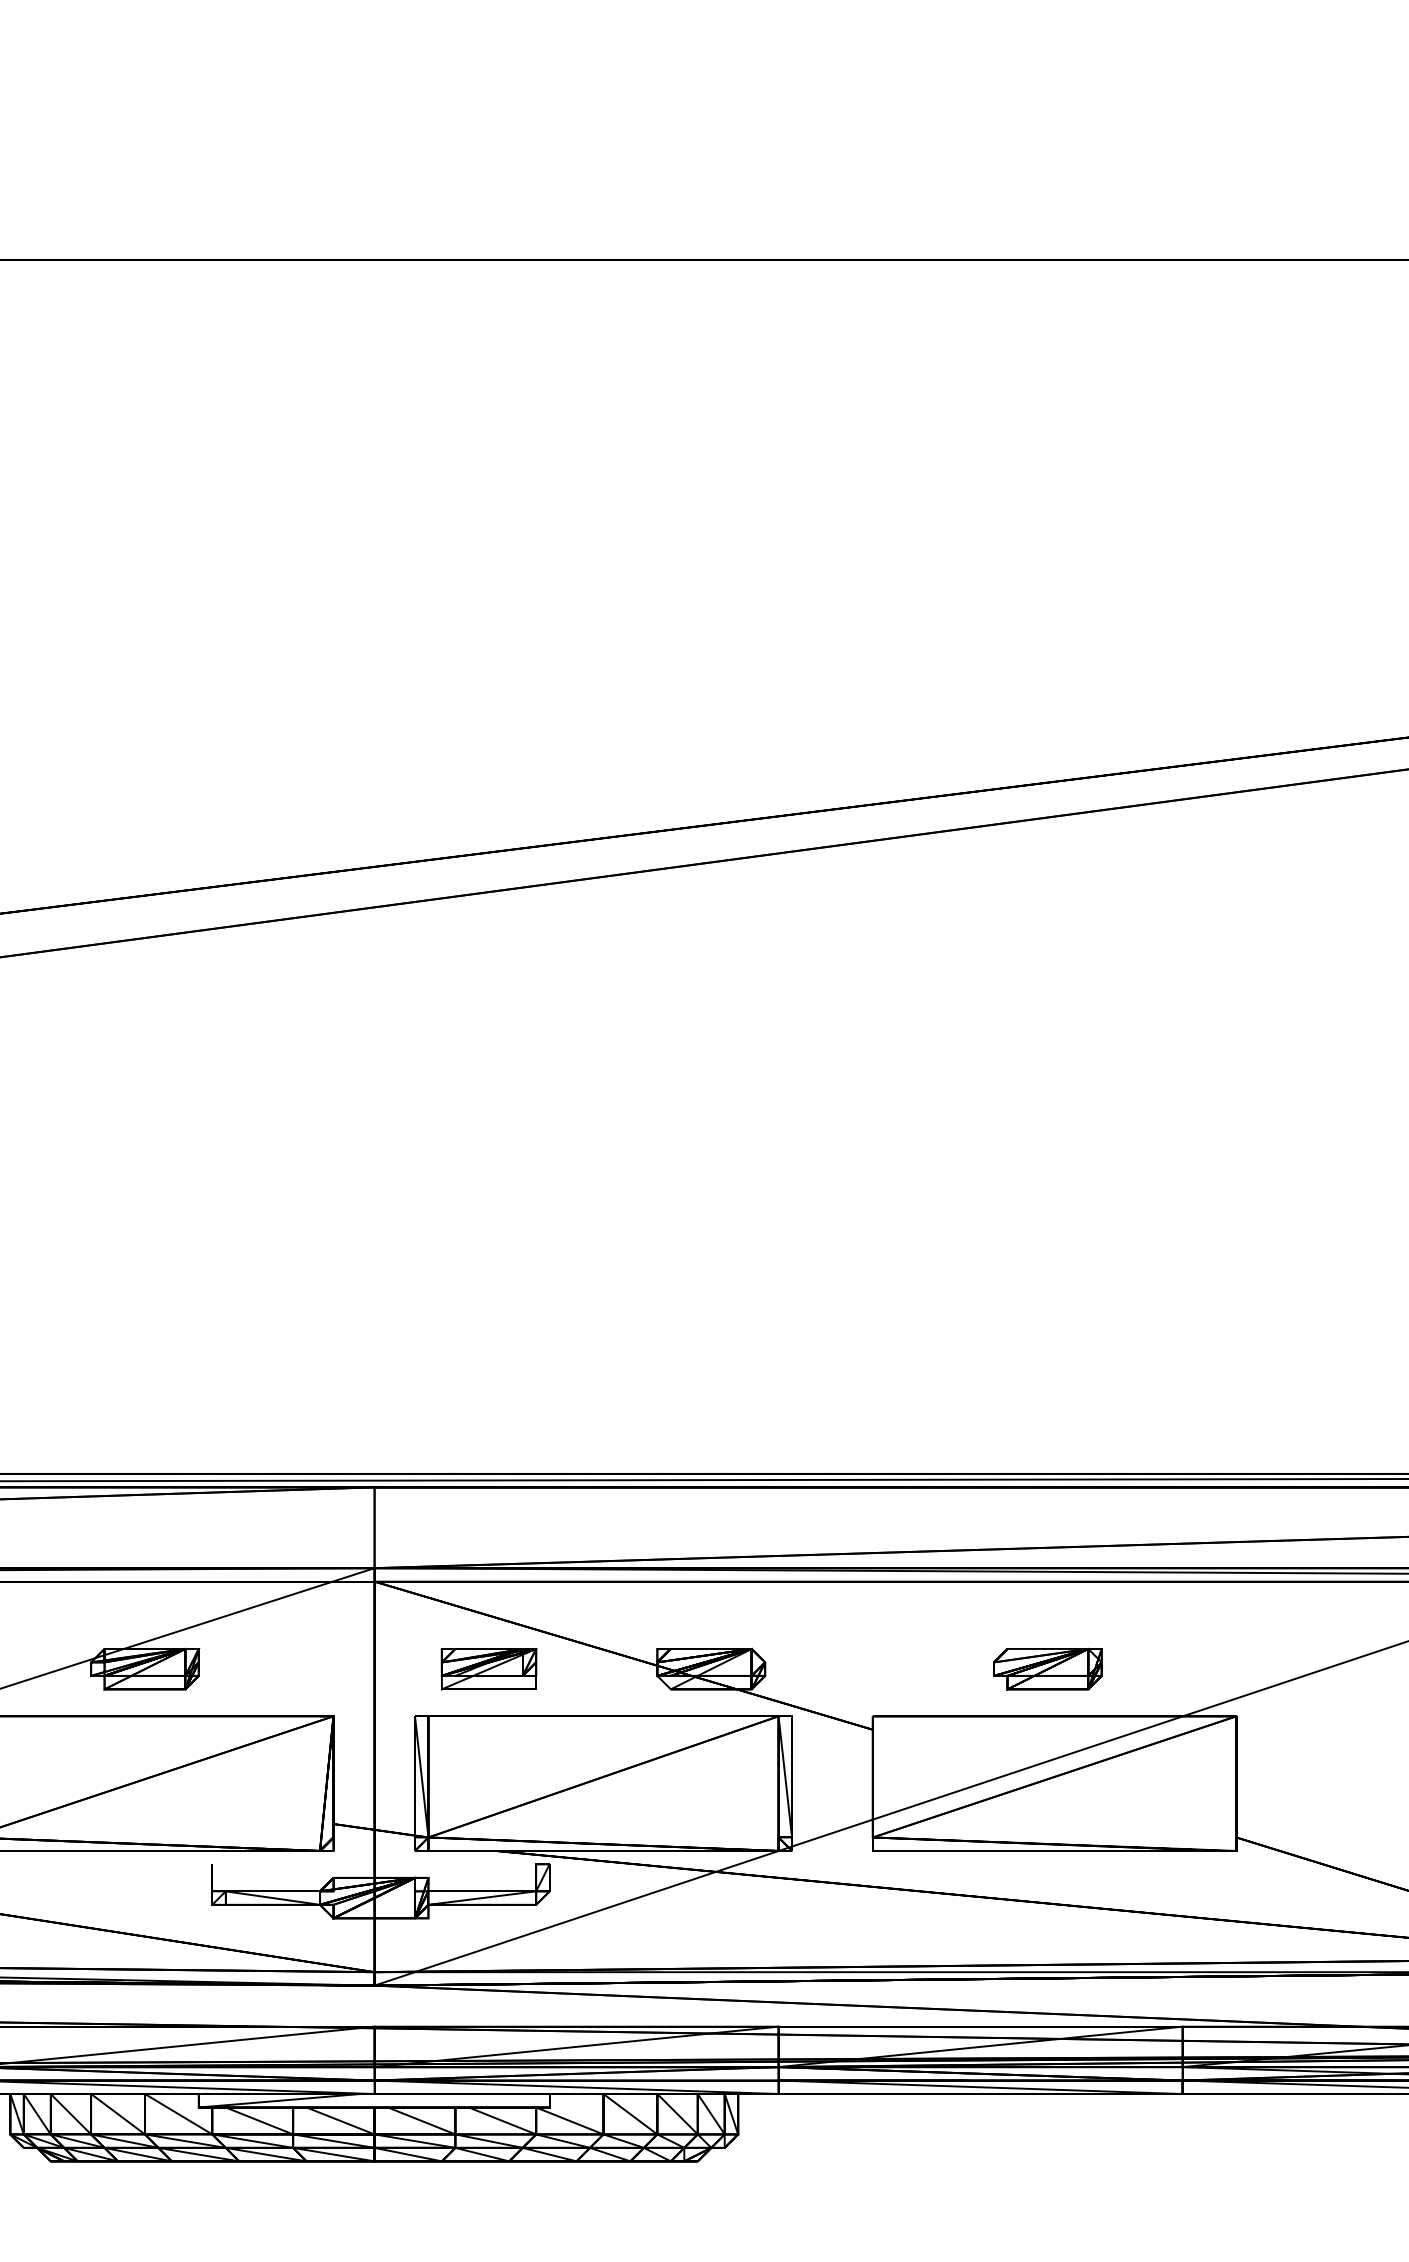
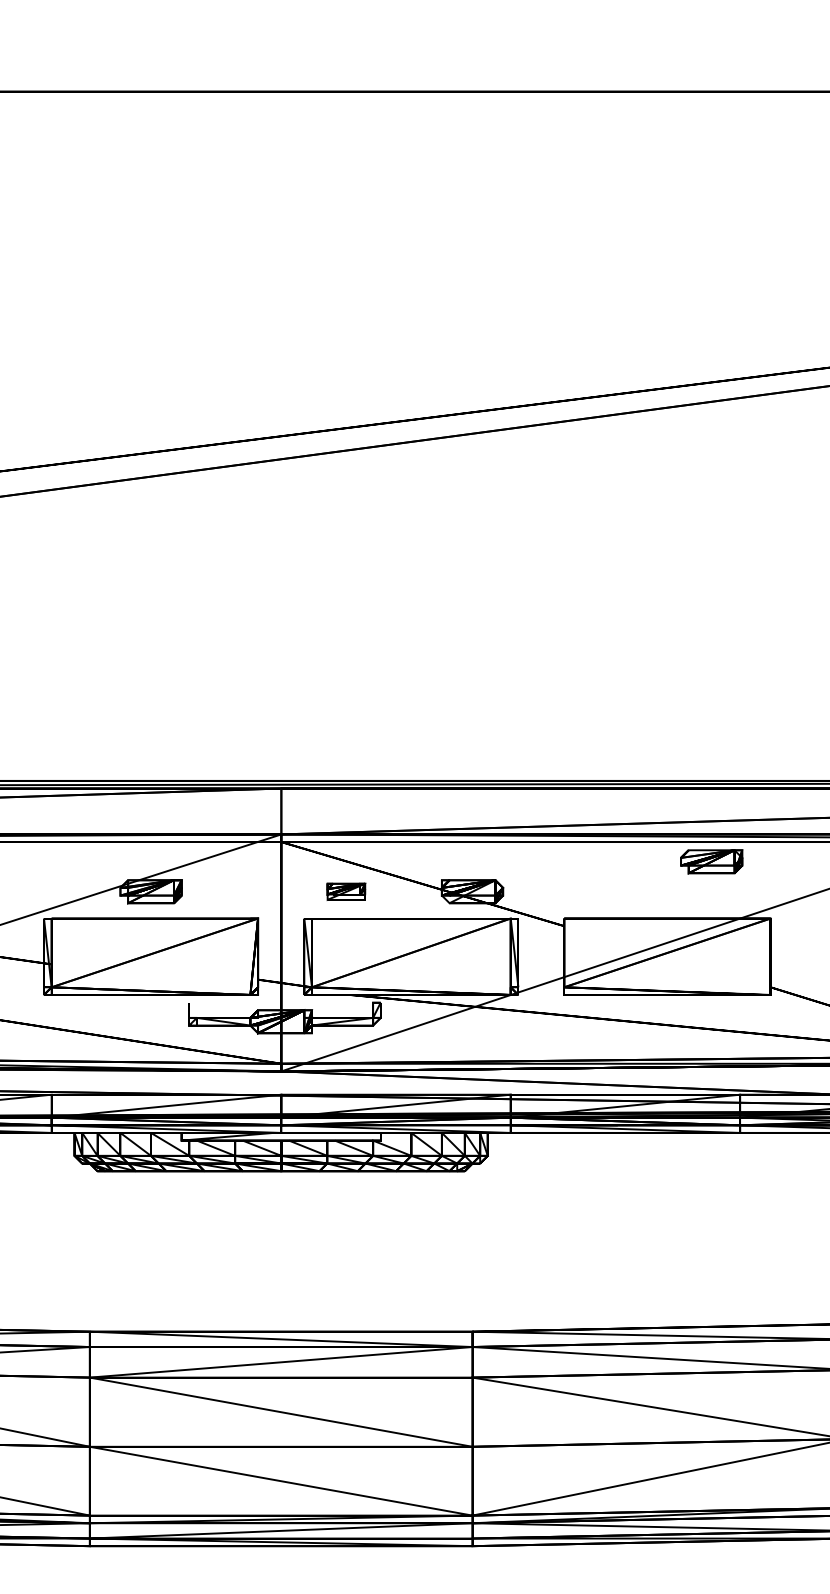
part: (489, 1668) -> (346, 891), size x0.7
part: (1047, 1668) -> (711, 861), moved

